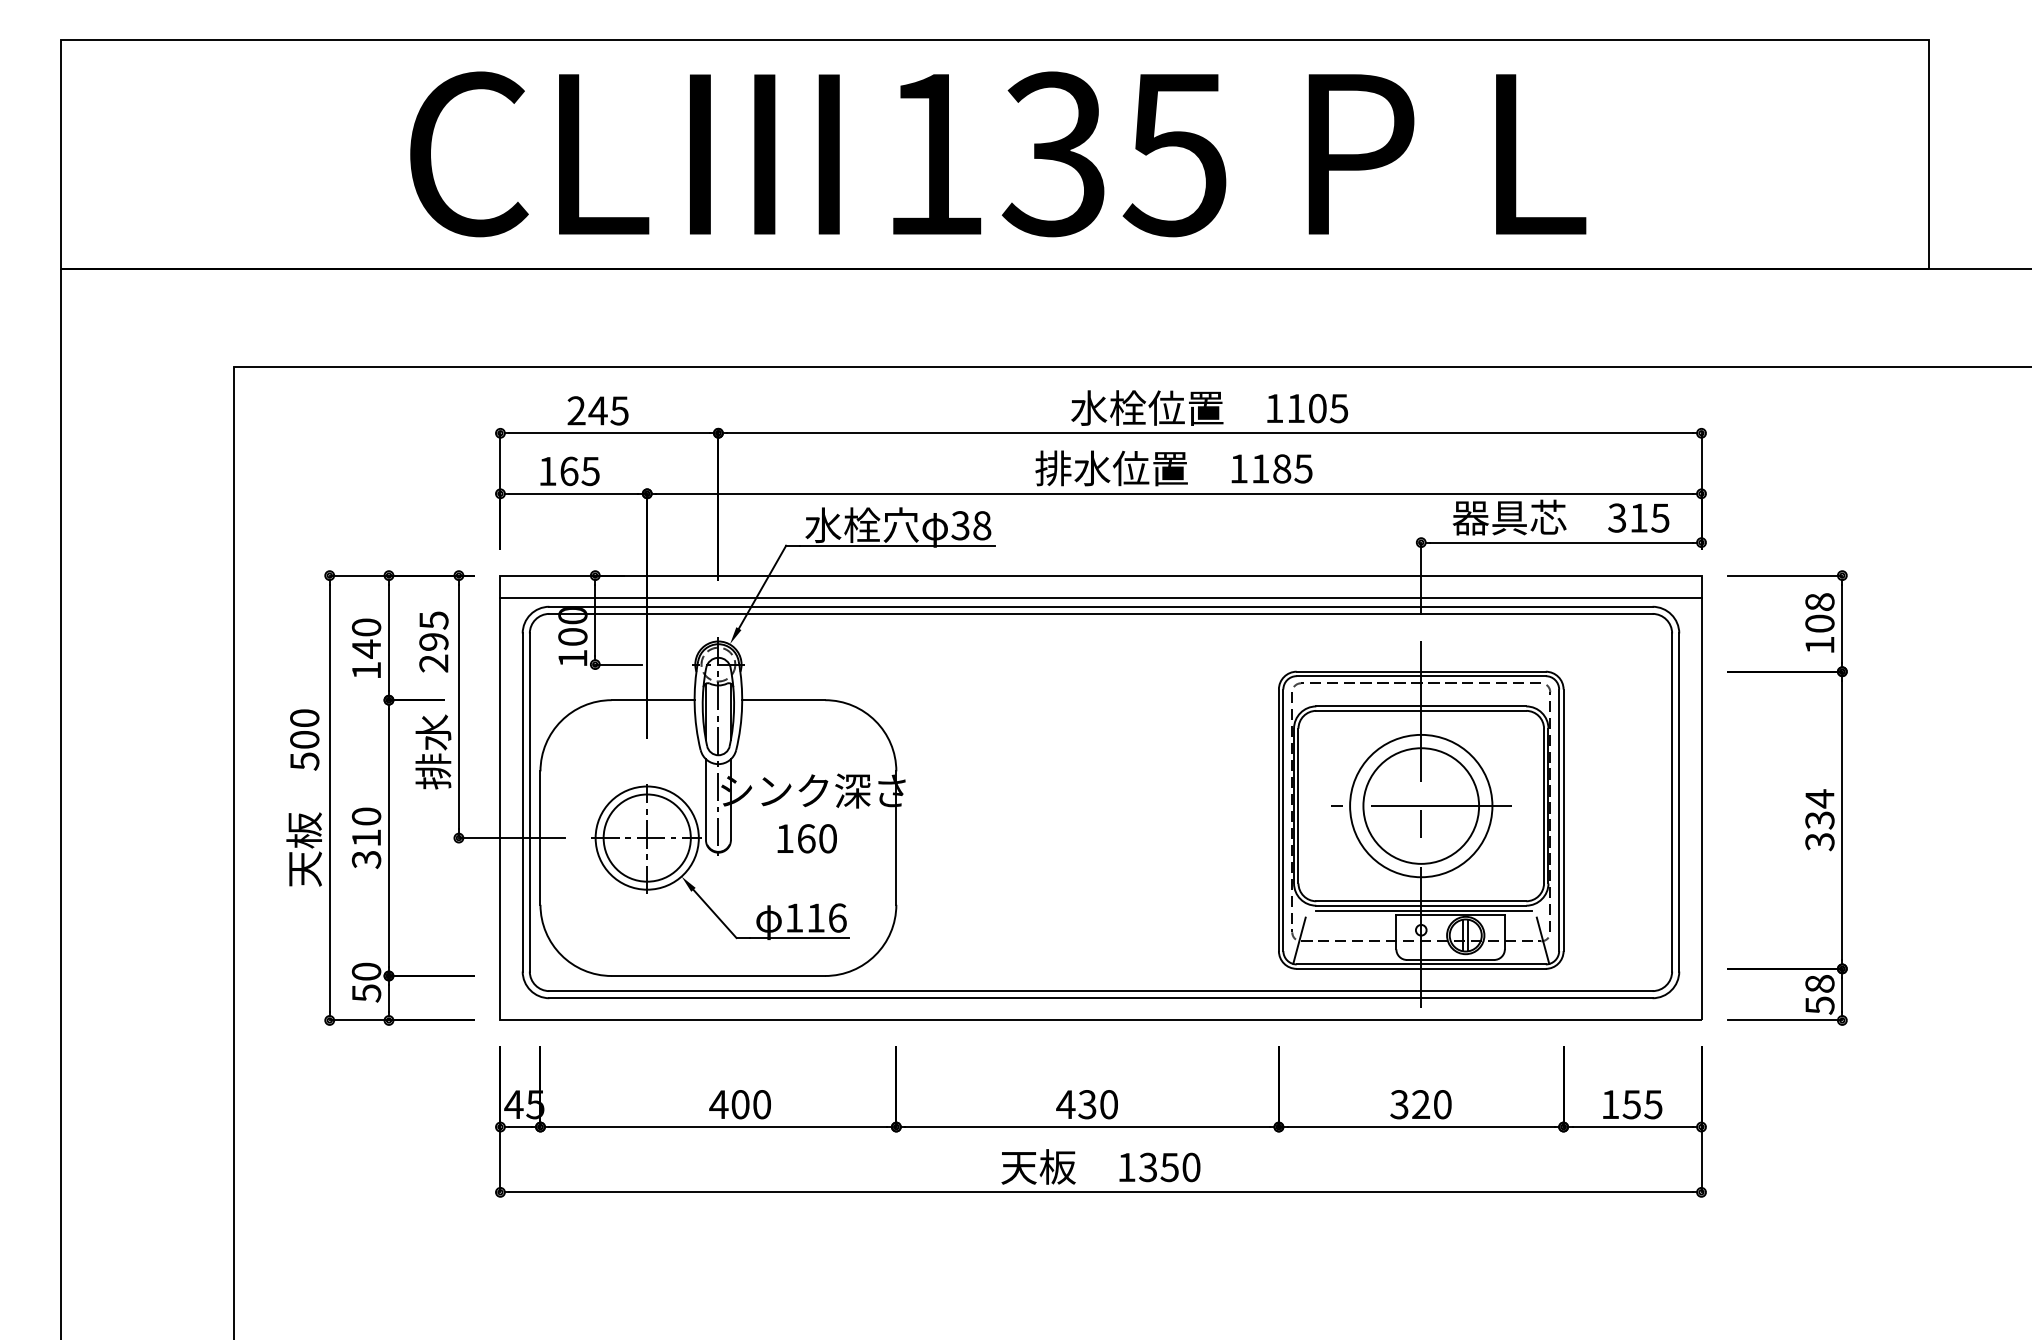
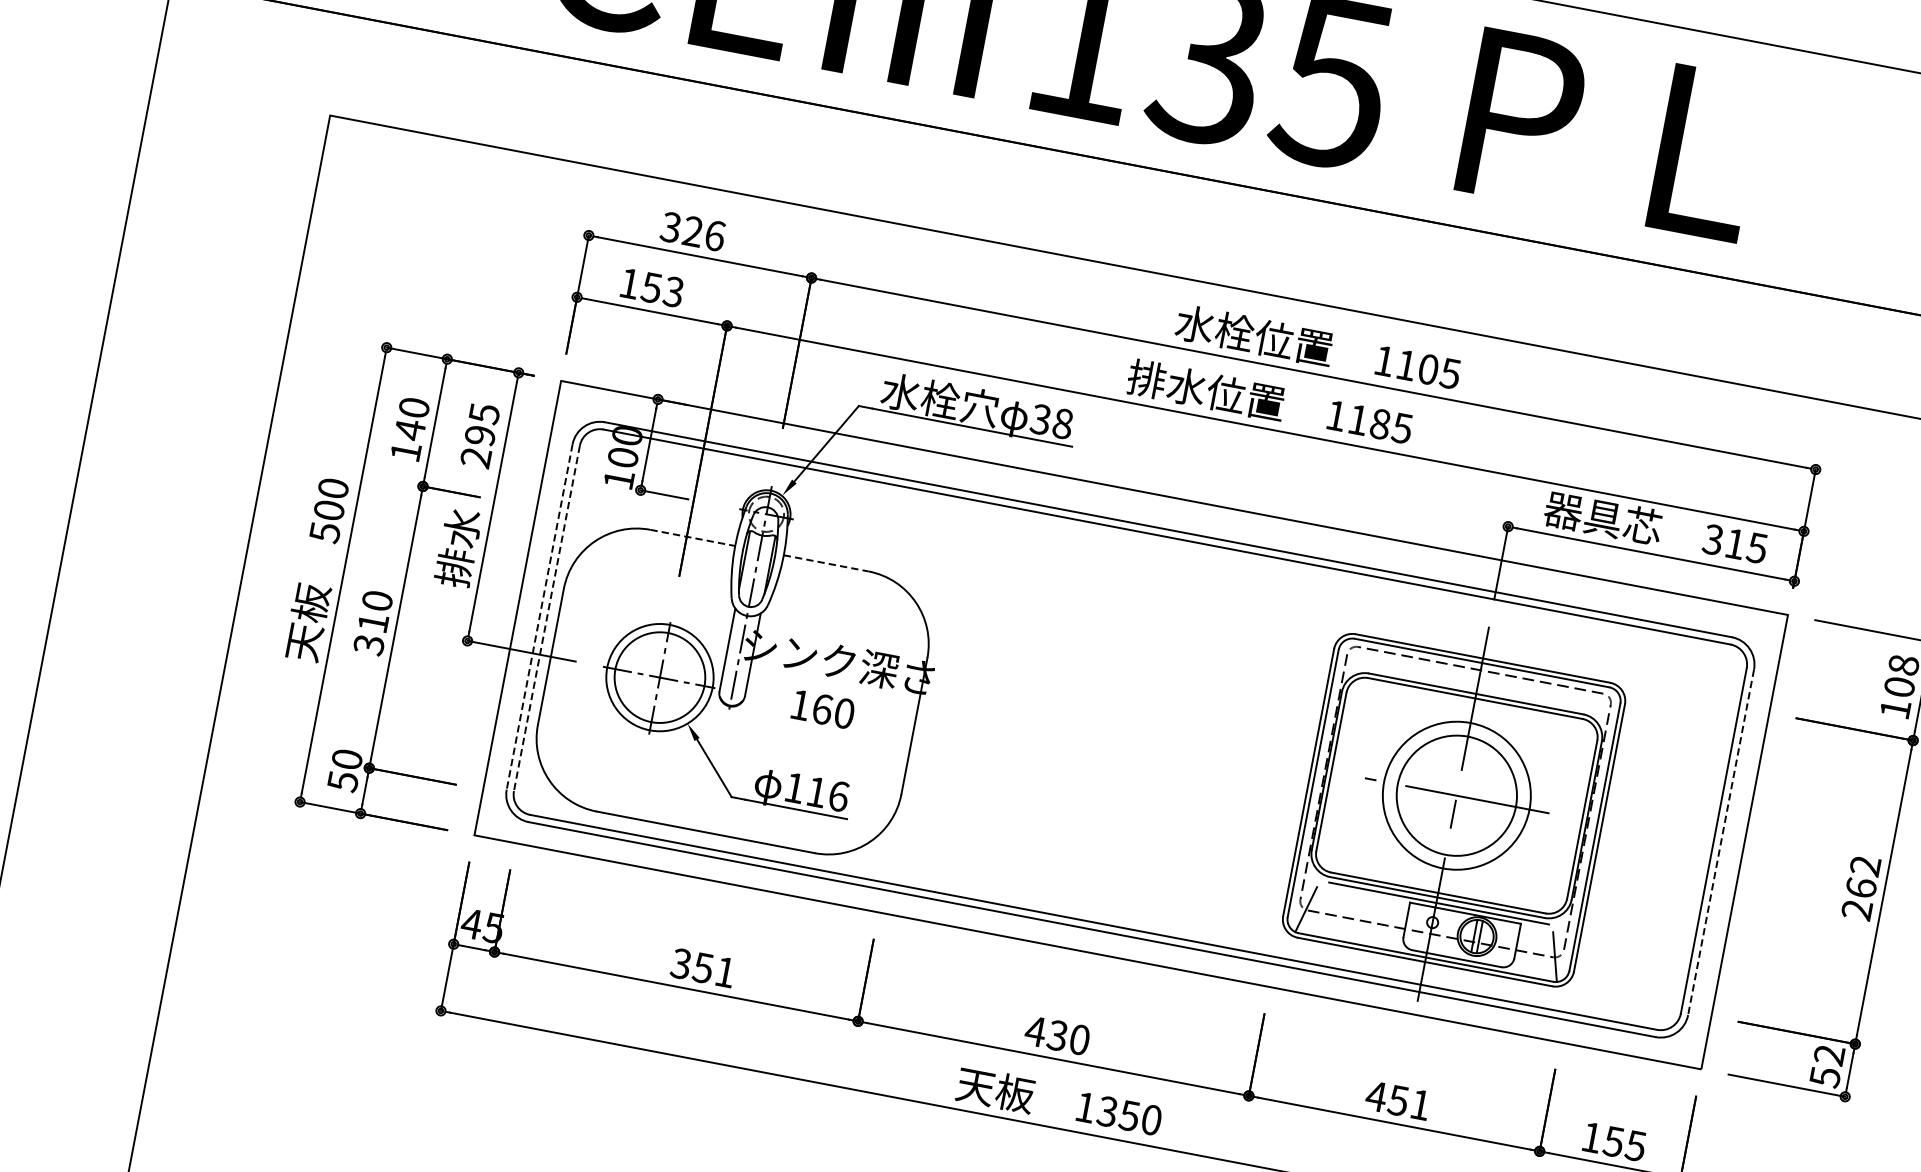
text: (597, 410) -> (692, 231), 245 -> 326
text: (579, 471) -> (662, 289), 165 -> 153
line: (1100, 597) -> (1169, 520), removed
line: (653, 700) -> (693, 538), solid -> dashed
line: (784, 700) -> (826, 563), solid -> dashed
line: (522, 803) -> (539, 617), solid -> dashed
line: (529, 803) -> (546, 619), solid -> dashed
line: (1679, 803) -> (1721, 843), solid -> dashed
text: (1819, 820) -> (1860, 888), 334 -> 262
text: (1819, 983) -> (1829, 1054), 58 -> 52
text: (739, 1104) -> (702, 967), 400 -> 351
text: (1420, 1104) -> (1397, 1100), 320 -> 451

